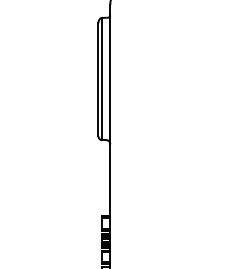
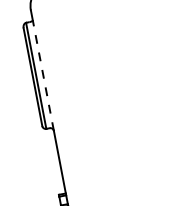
line: (110, 80) -> (43, 75), solid -> dashed

